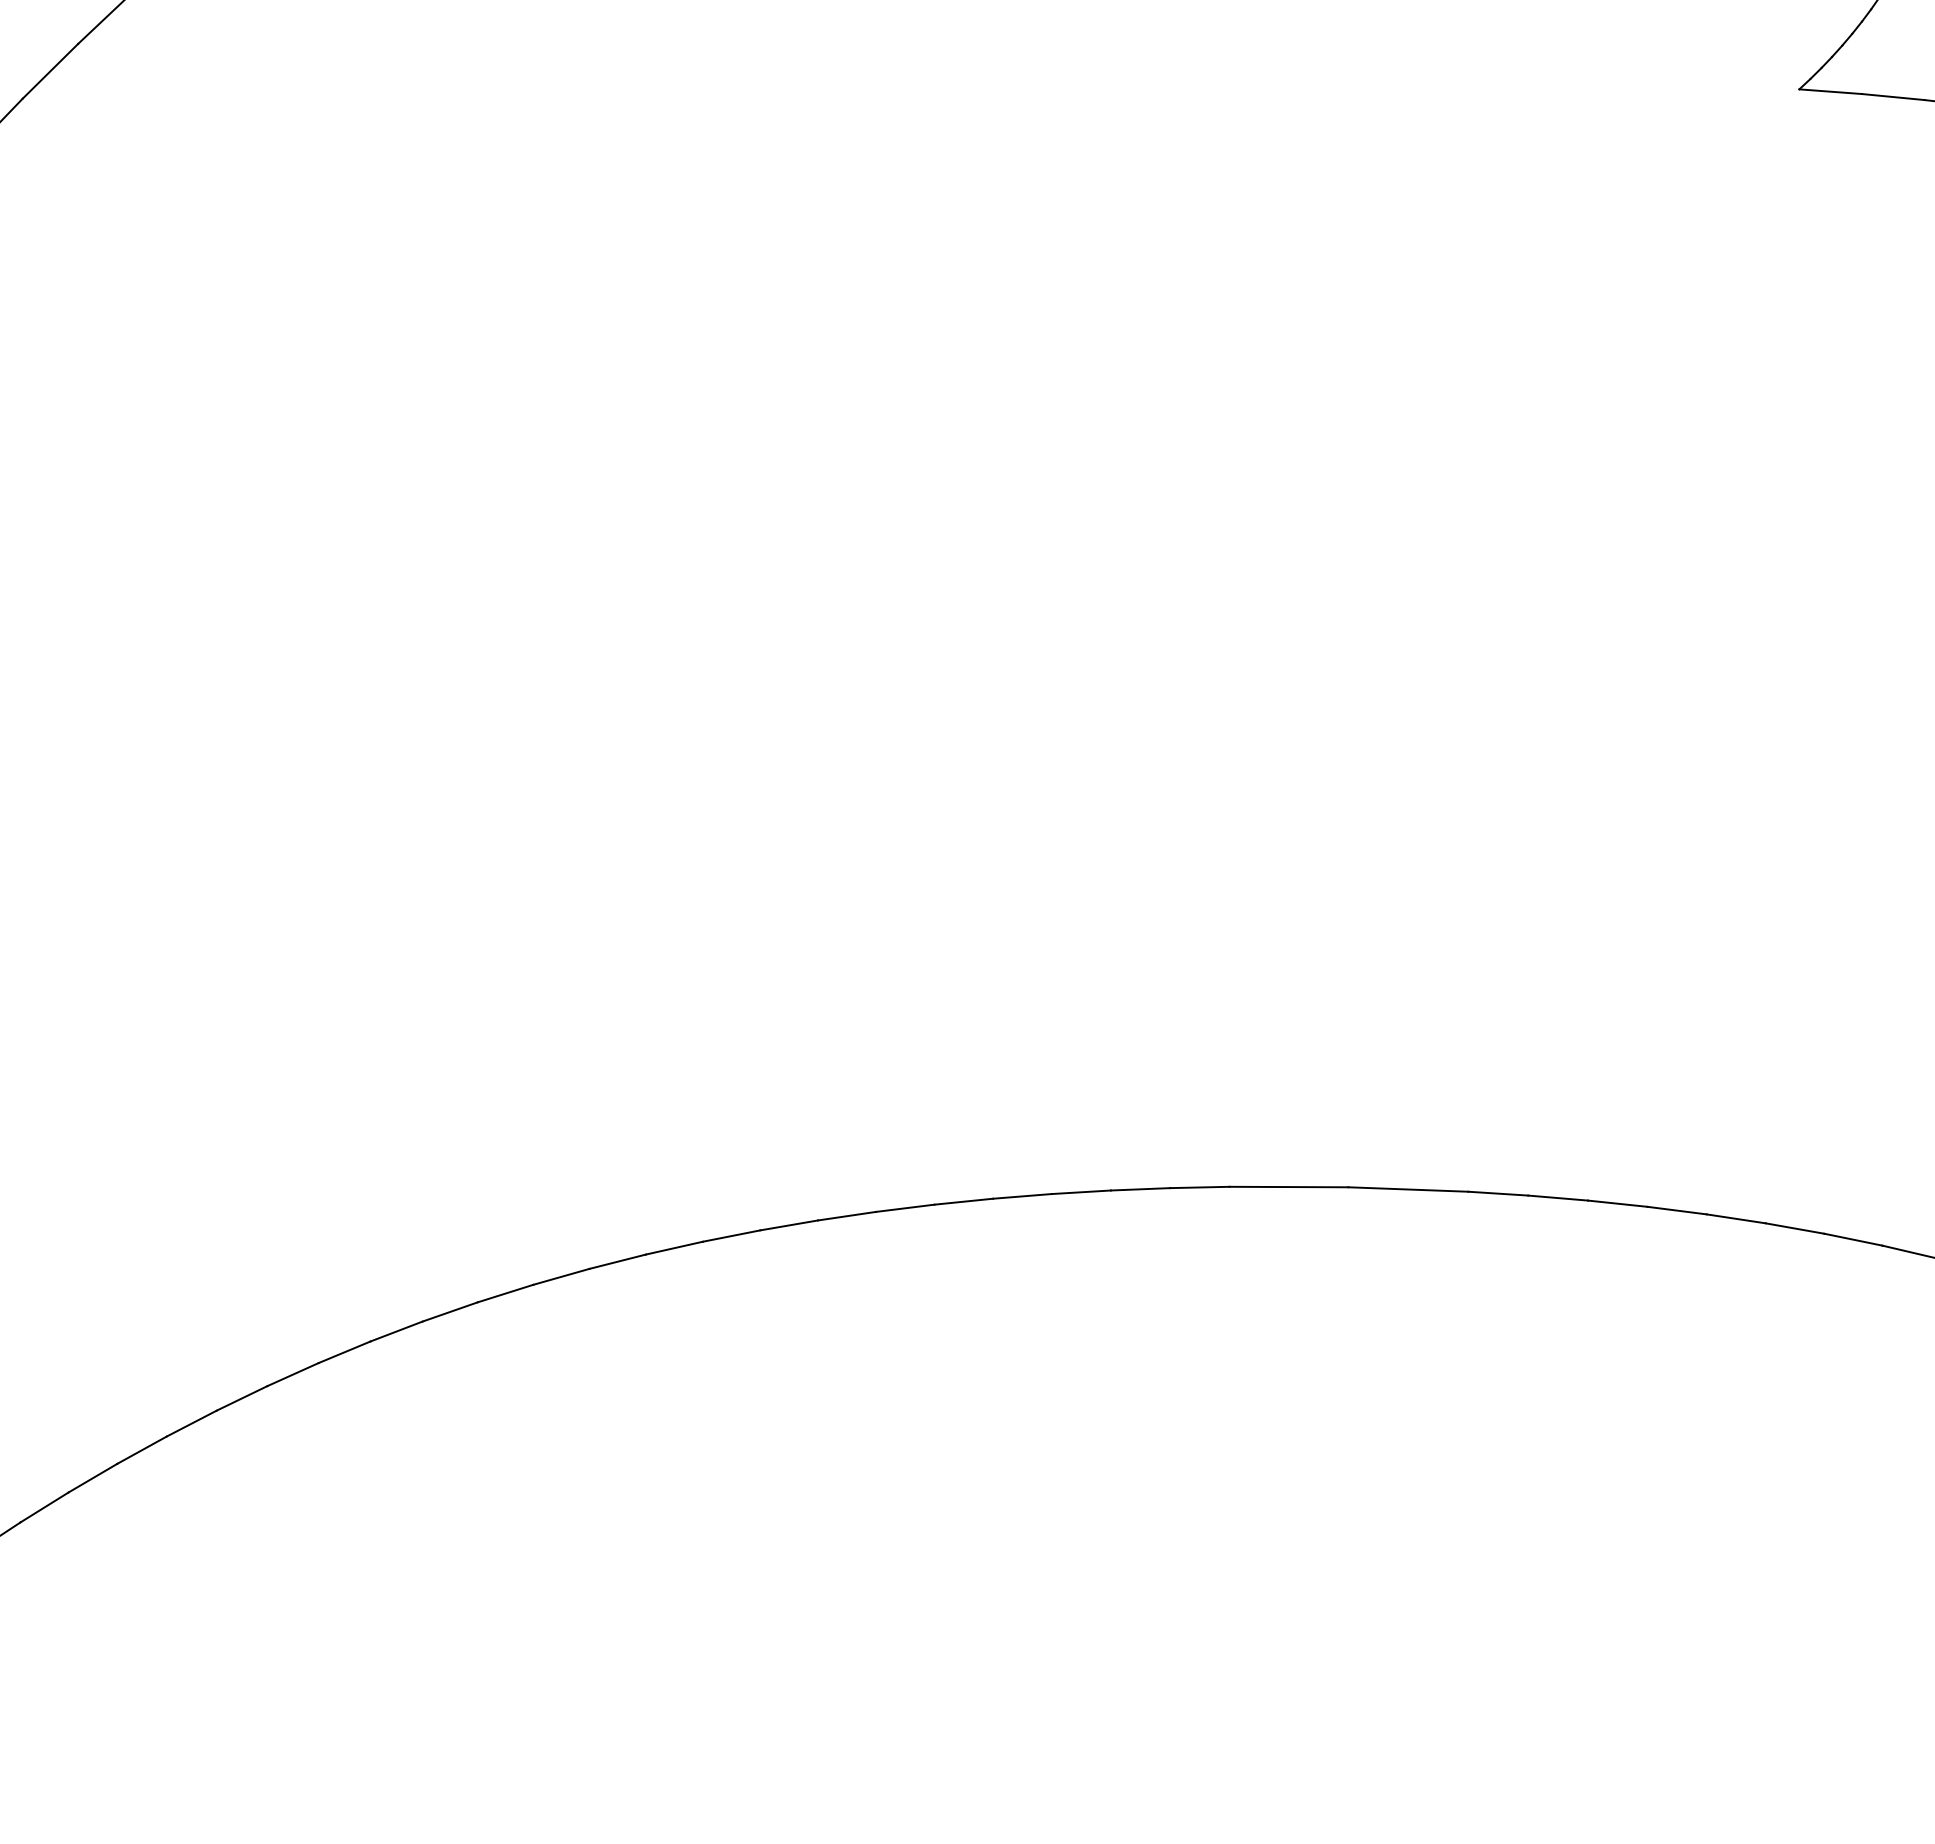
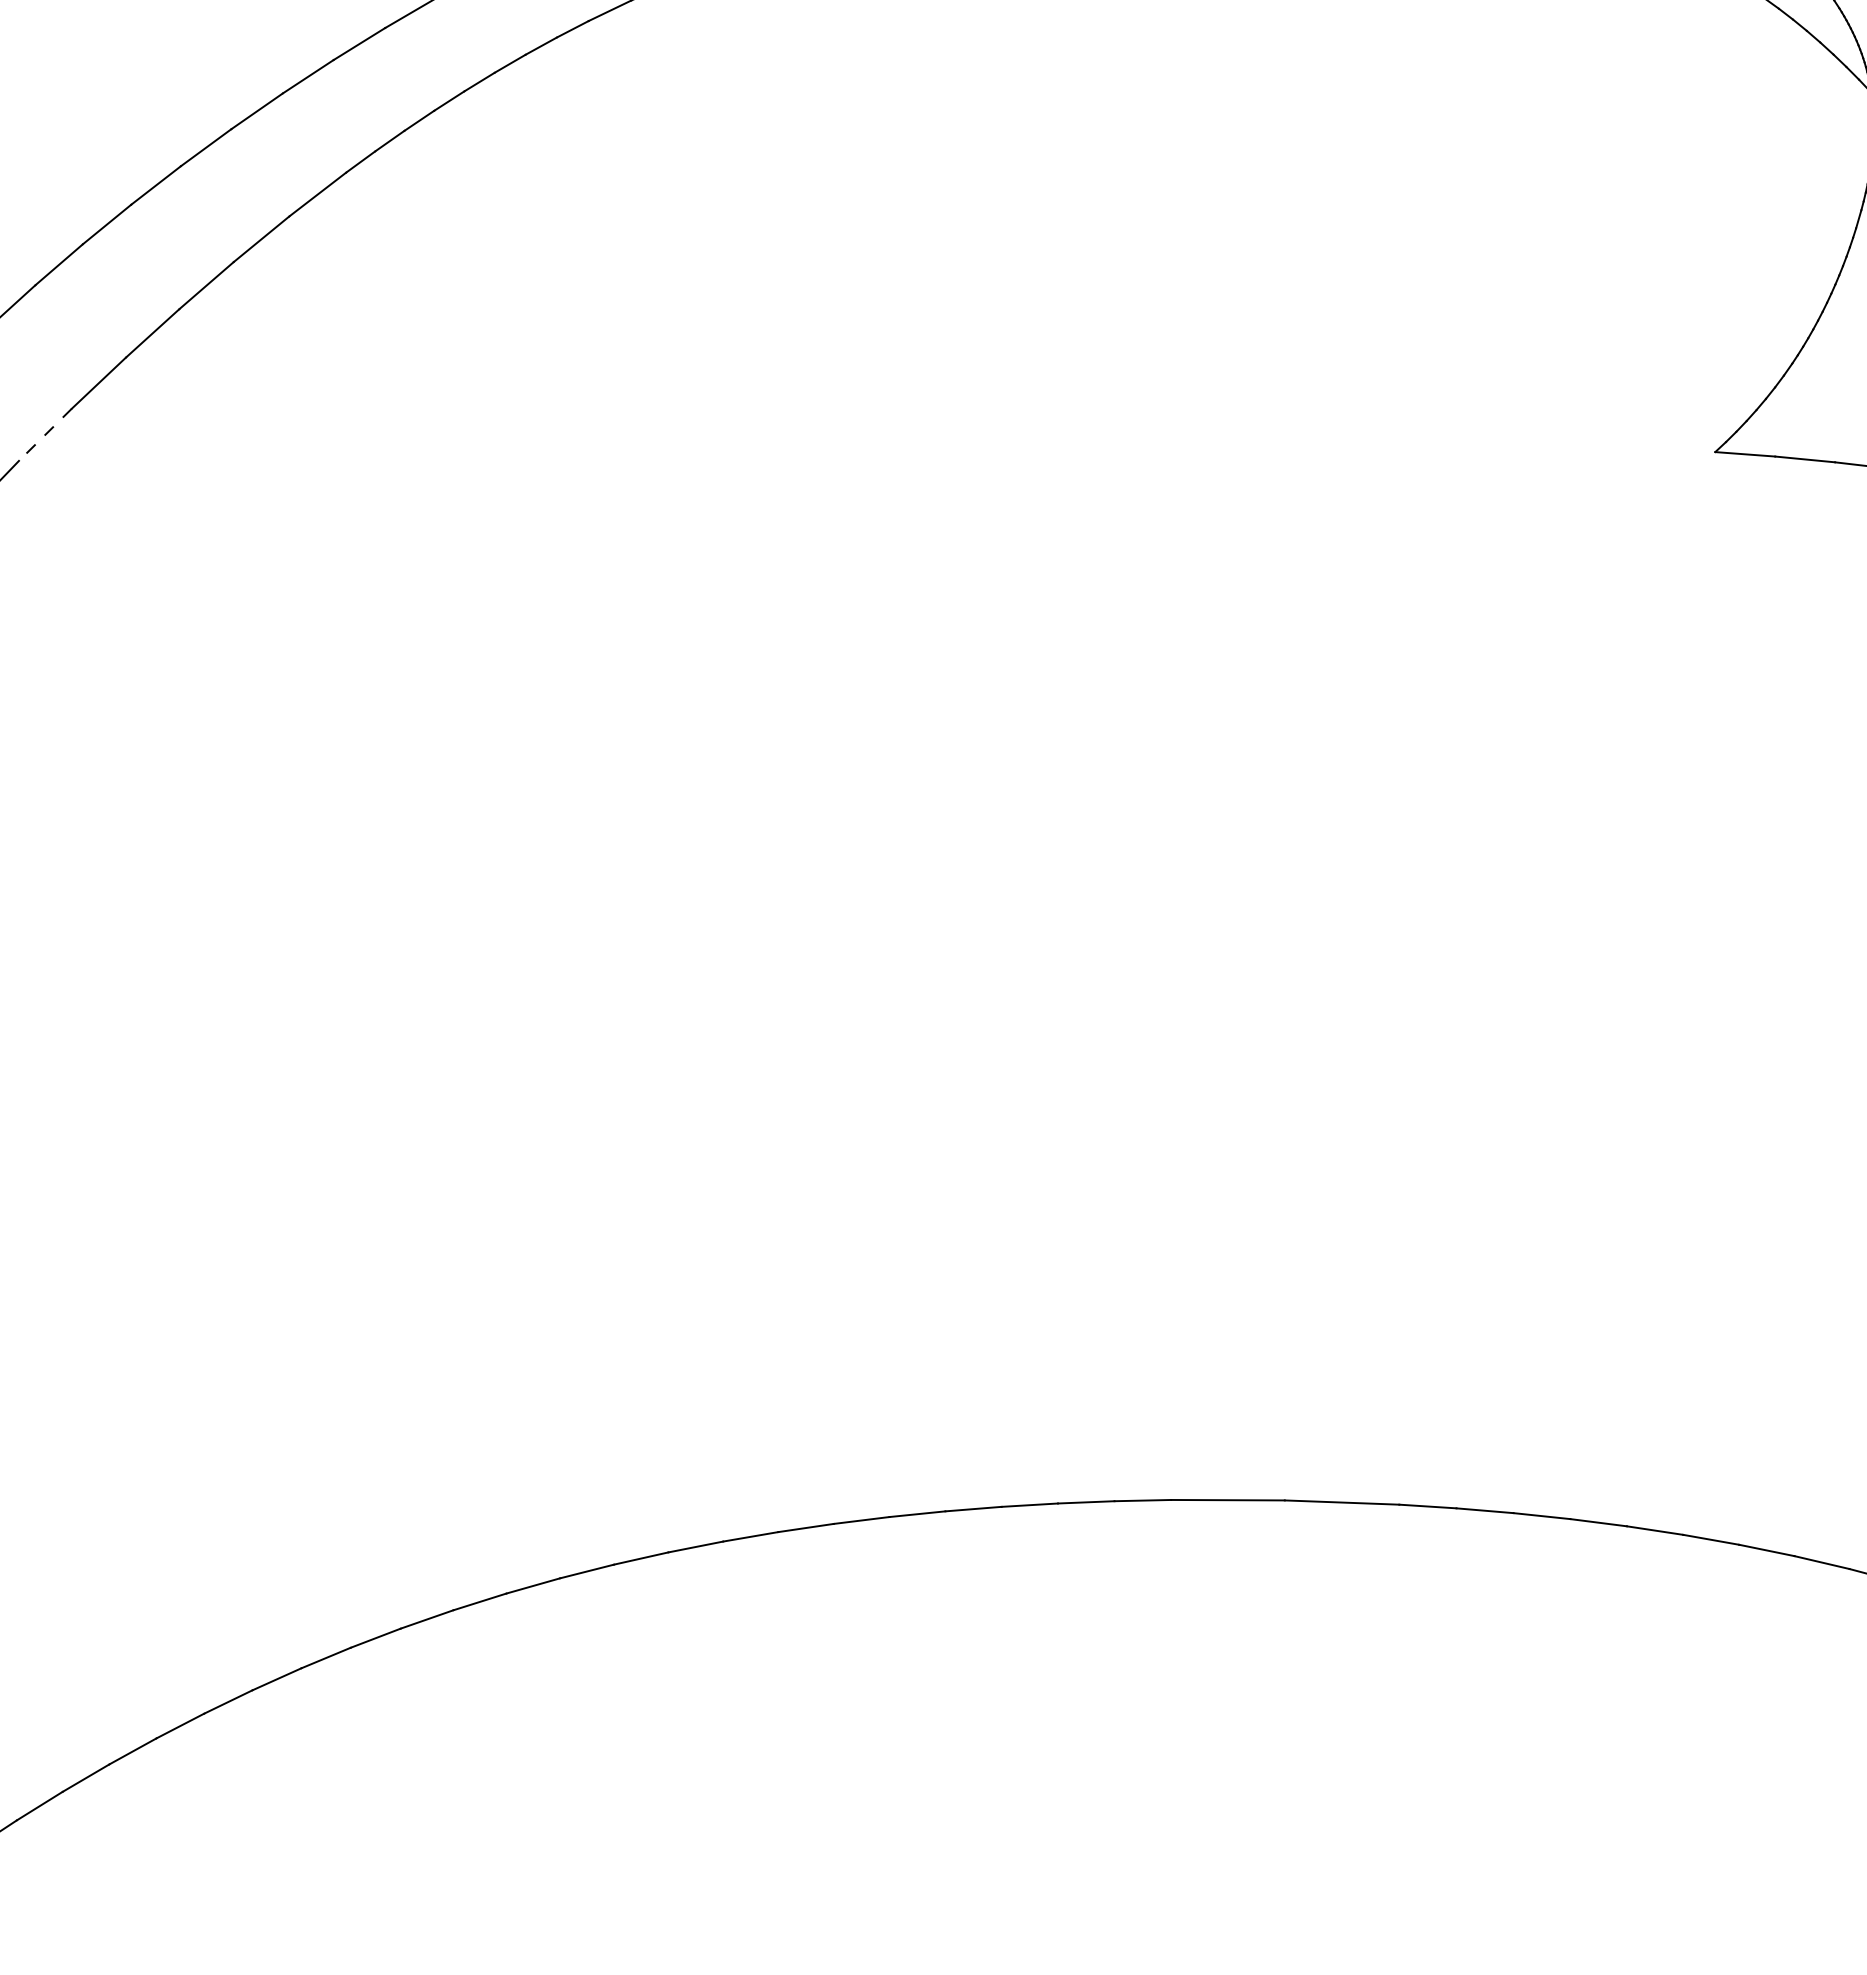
line: (50, 71) -> (45, 435), solid -> dashed

